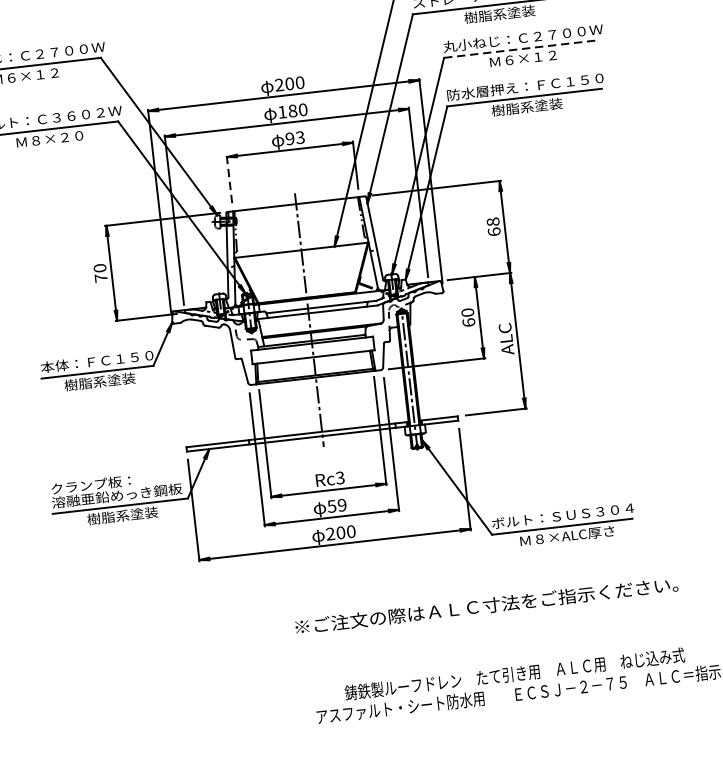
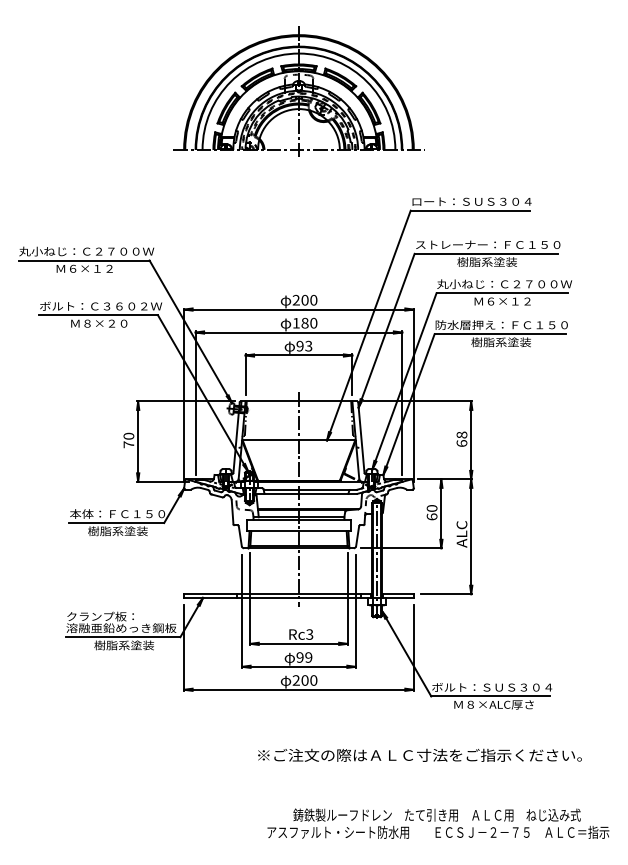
line: (521, 49) -> (502, 293), dashed -> solid
line: (229, 180) -> (245, 375), dashed -> solid
text: (331, 506) -> (299, 657), 59 -> 99

